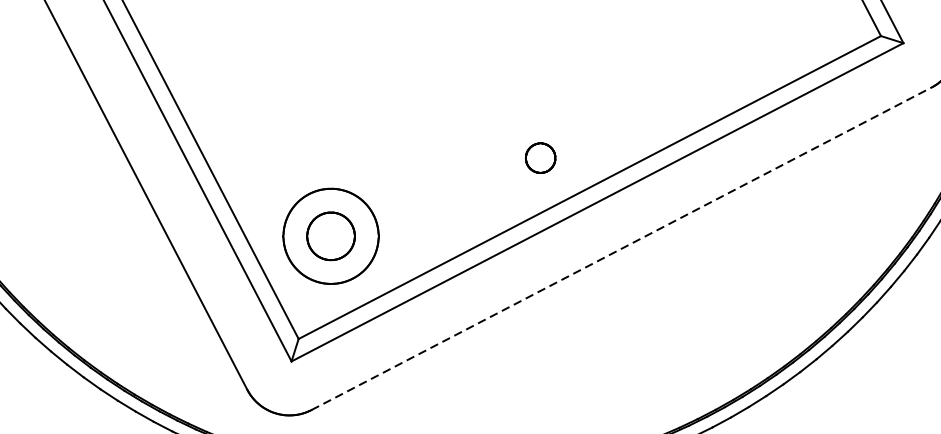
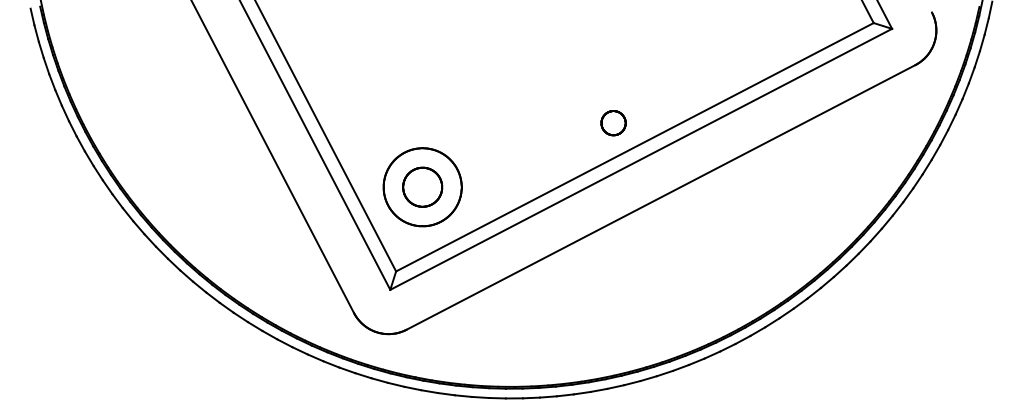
part: (540, 158) -> (613, 123), moved
line: (622, 248) -> (661, 197), dashed -> solid

